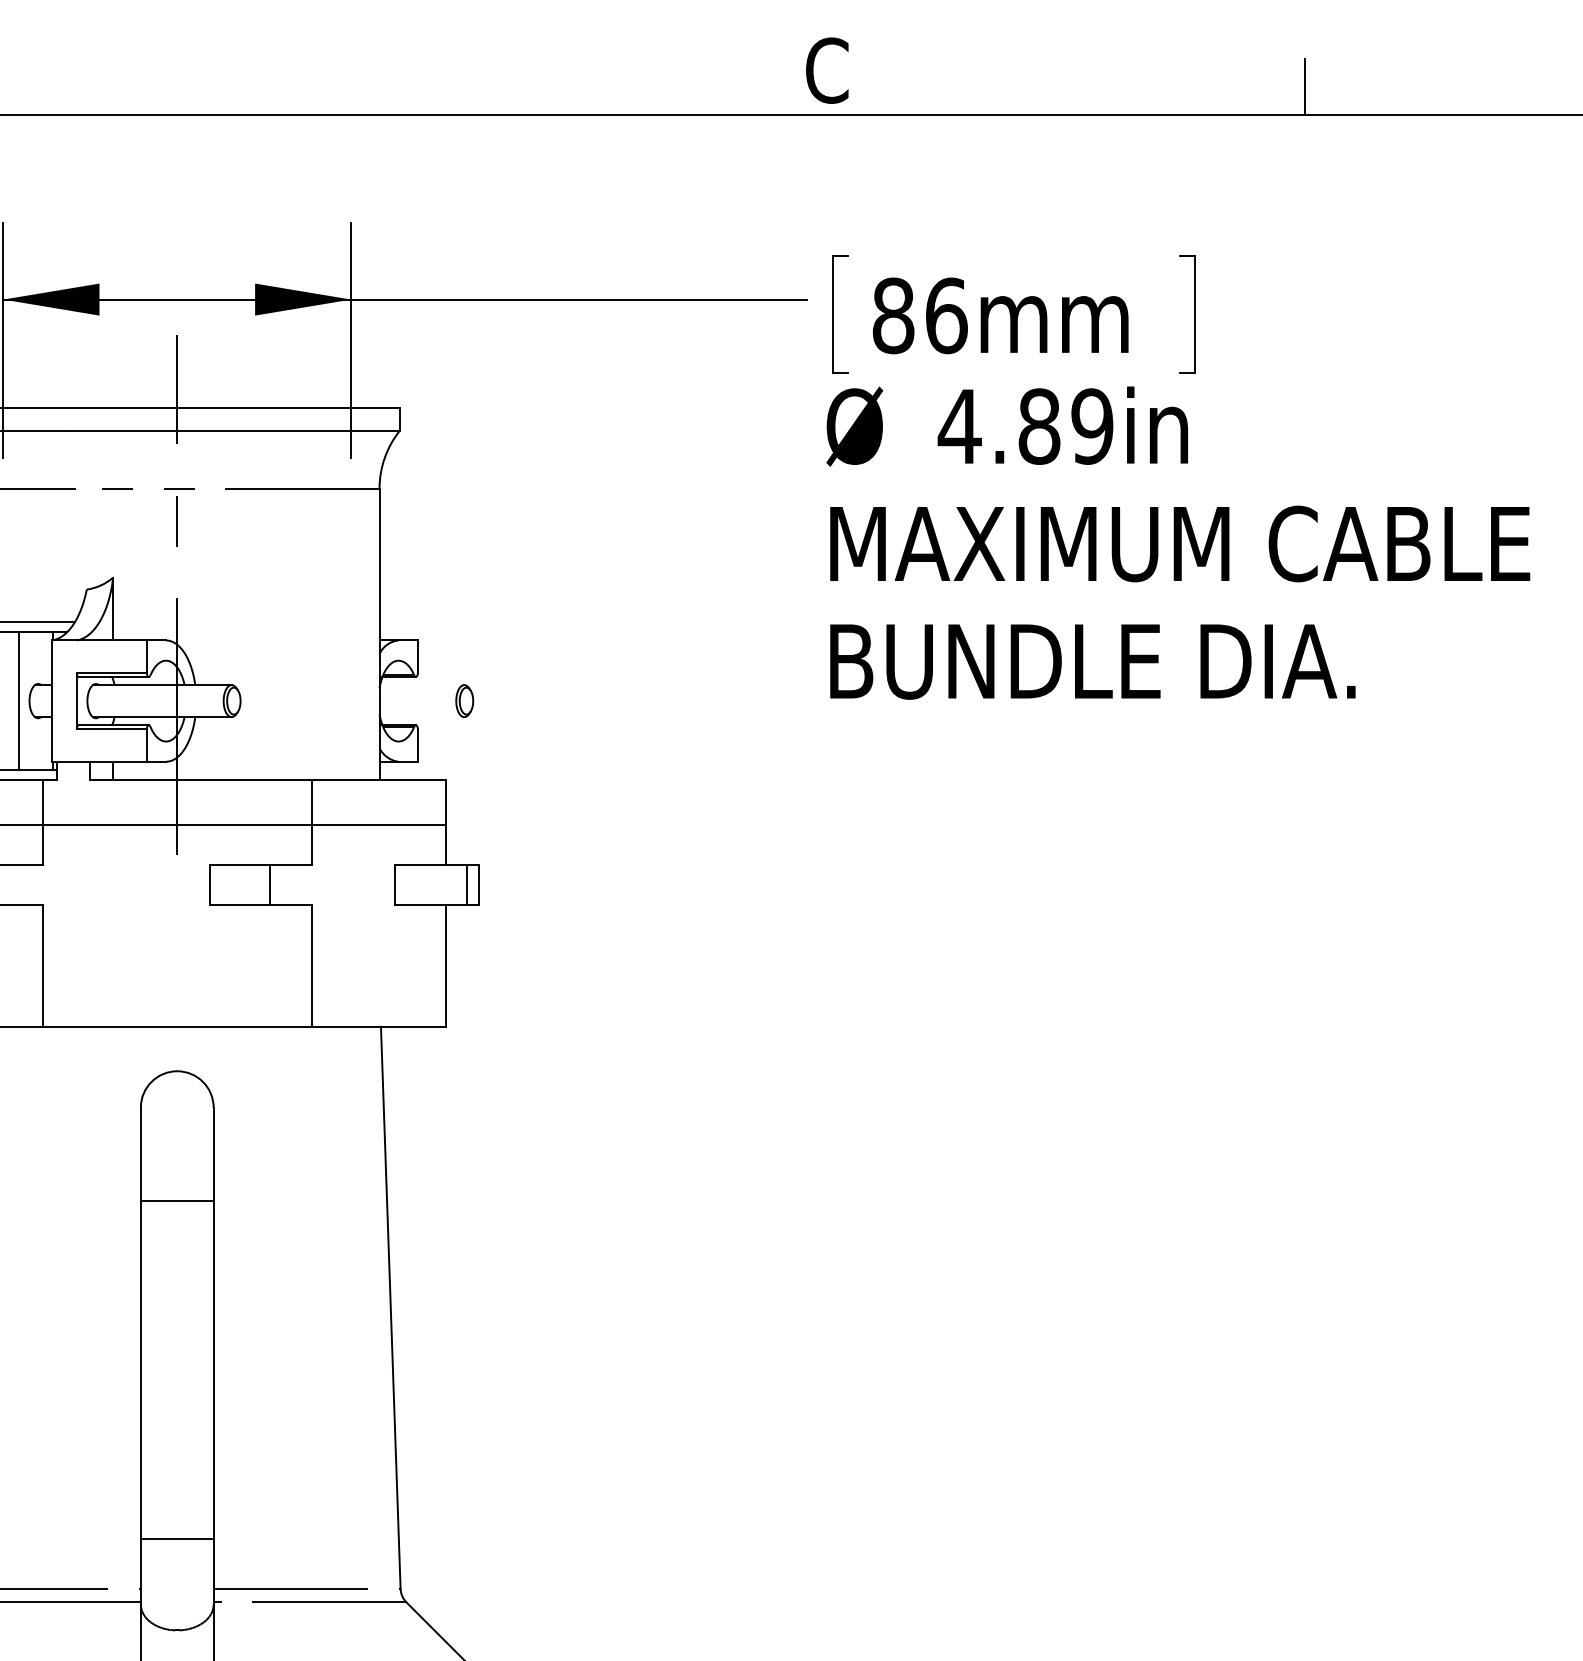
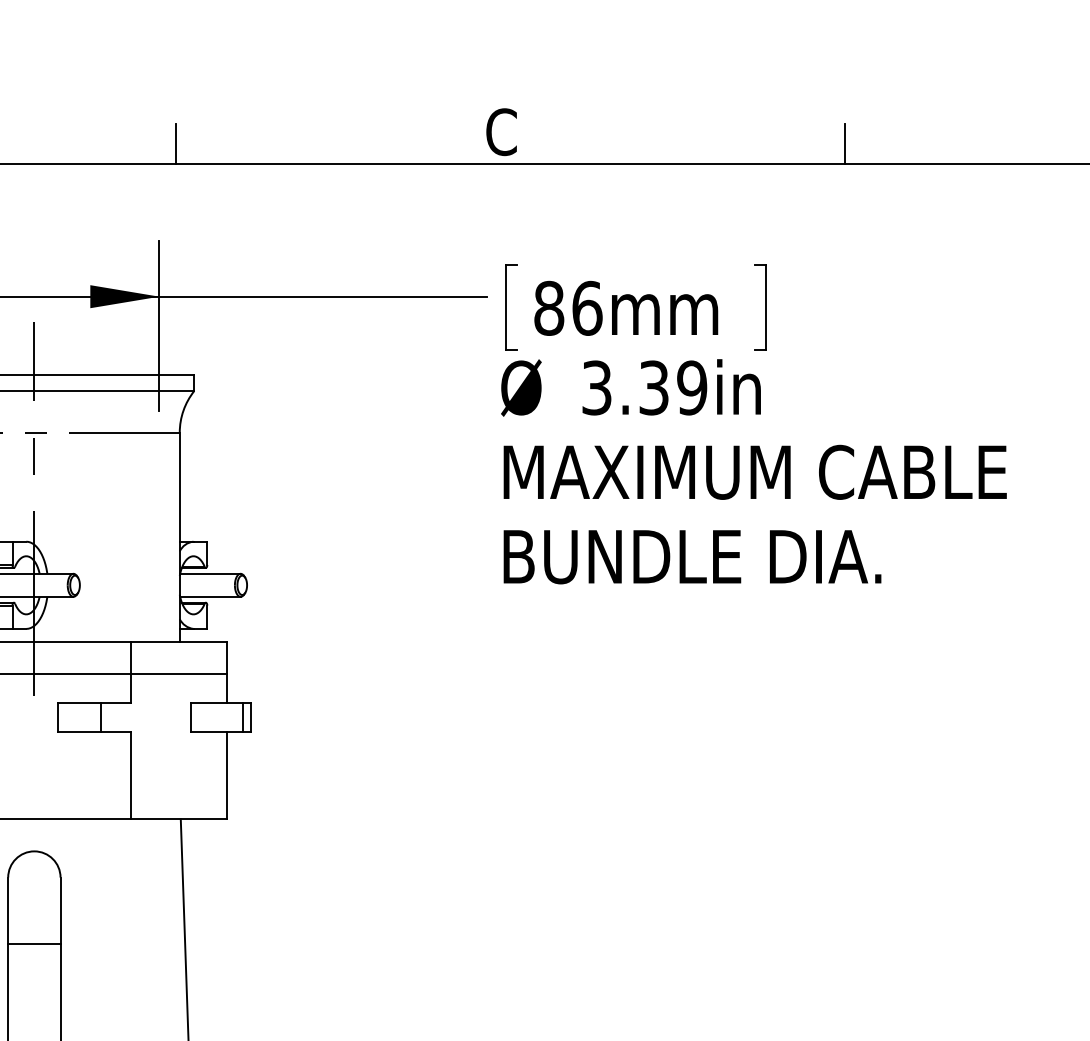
line: (374, 86) -> (176, 143), added
text: (998, 426) -> (624, 387), 4.89in -> 3.39in
line: (422, 685) -> (210, 574), added
line: (422, 717) -> (210, 597), added

